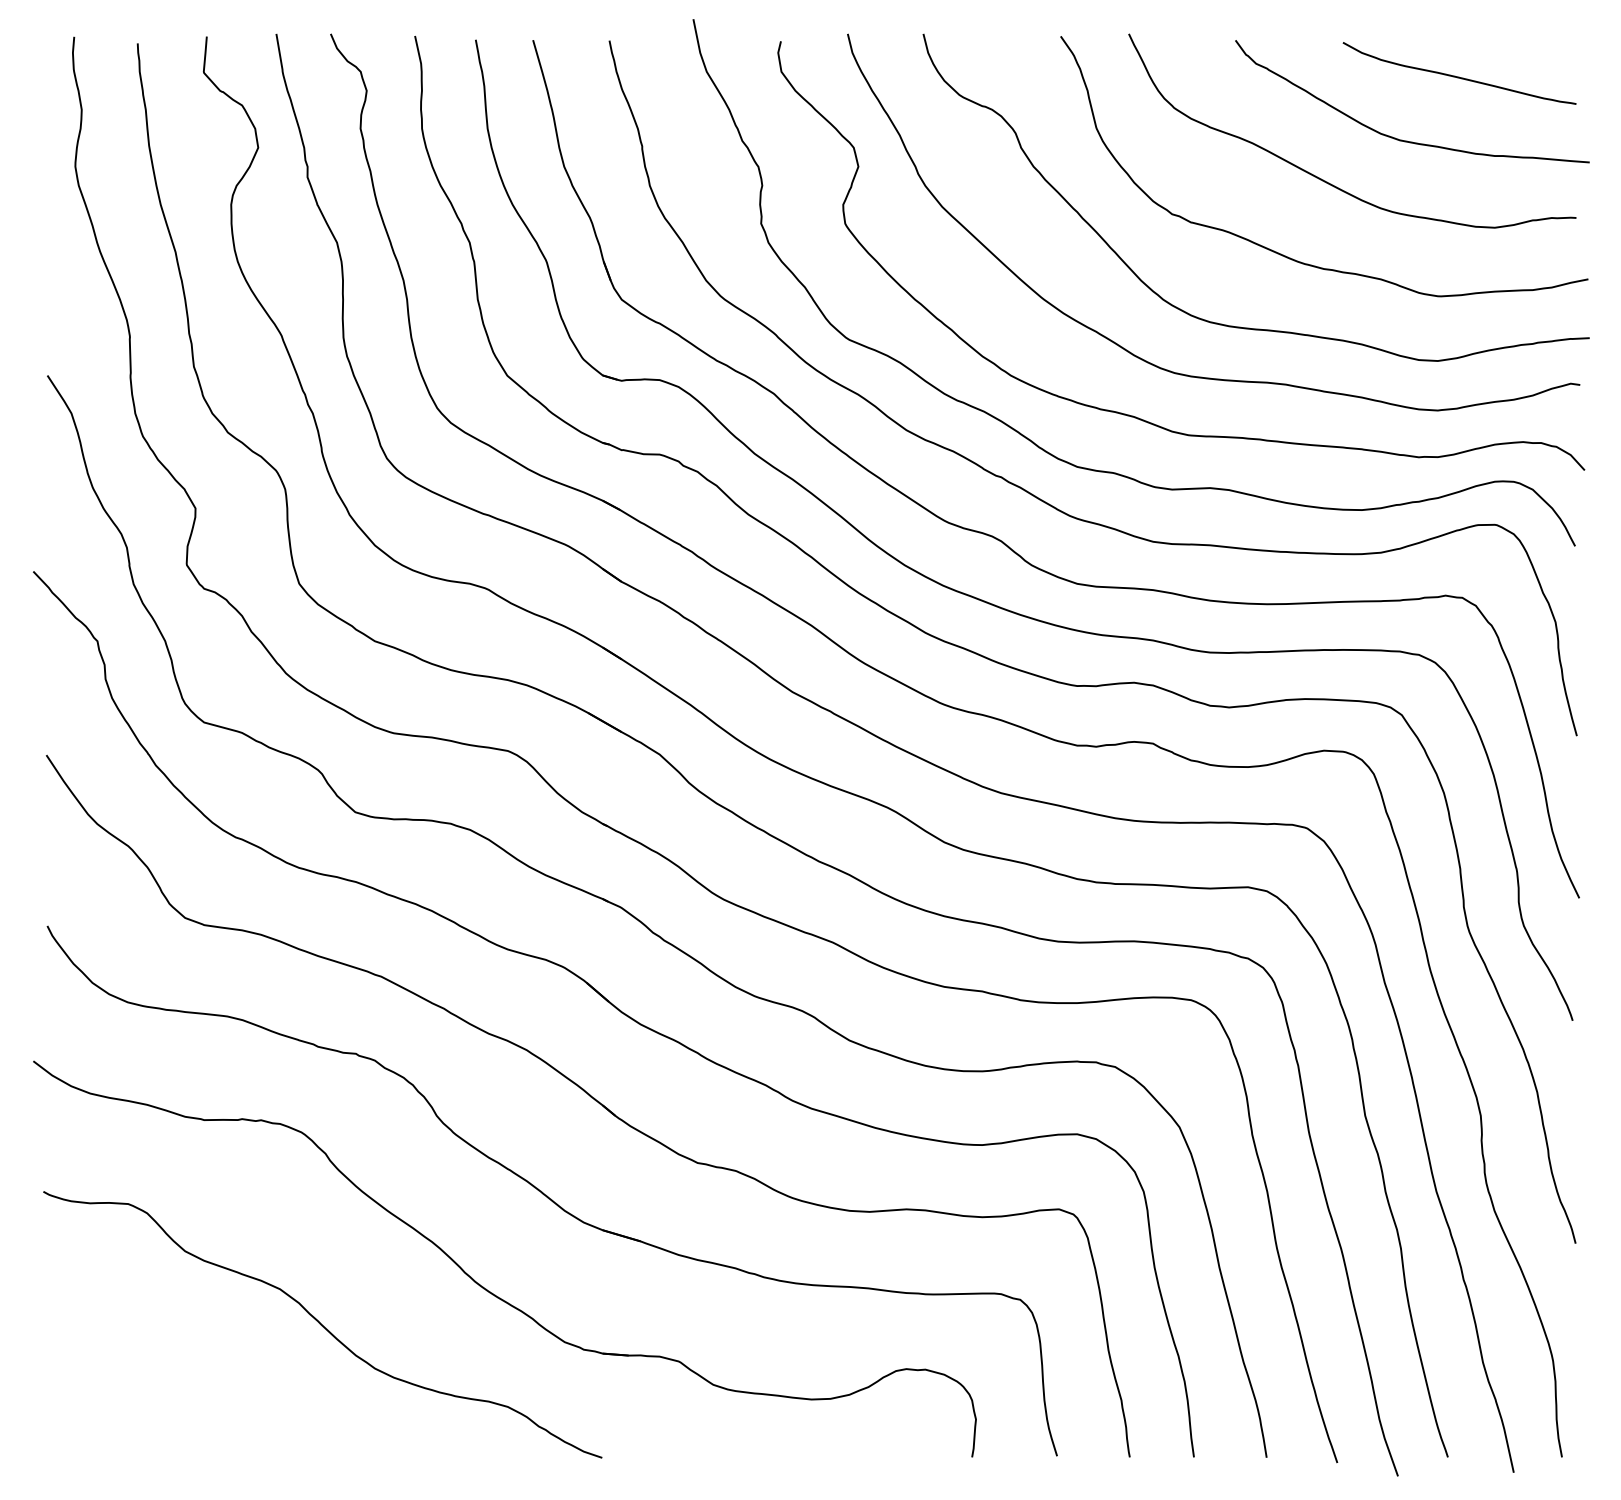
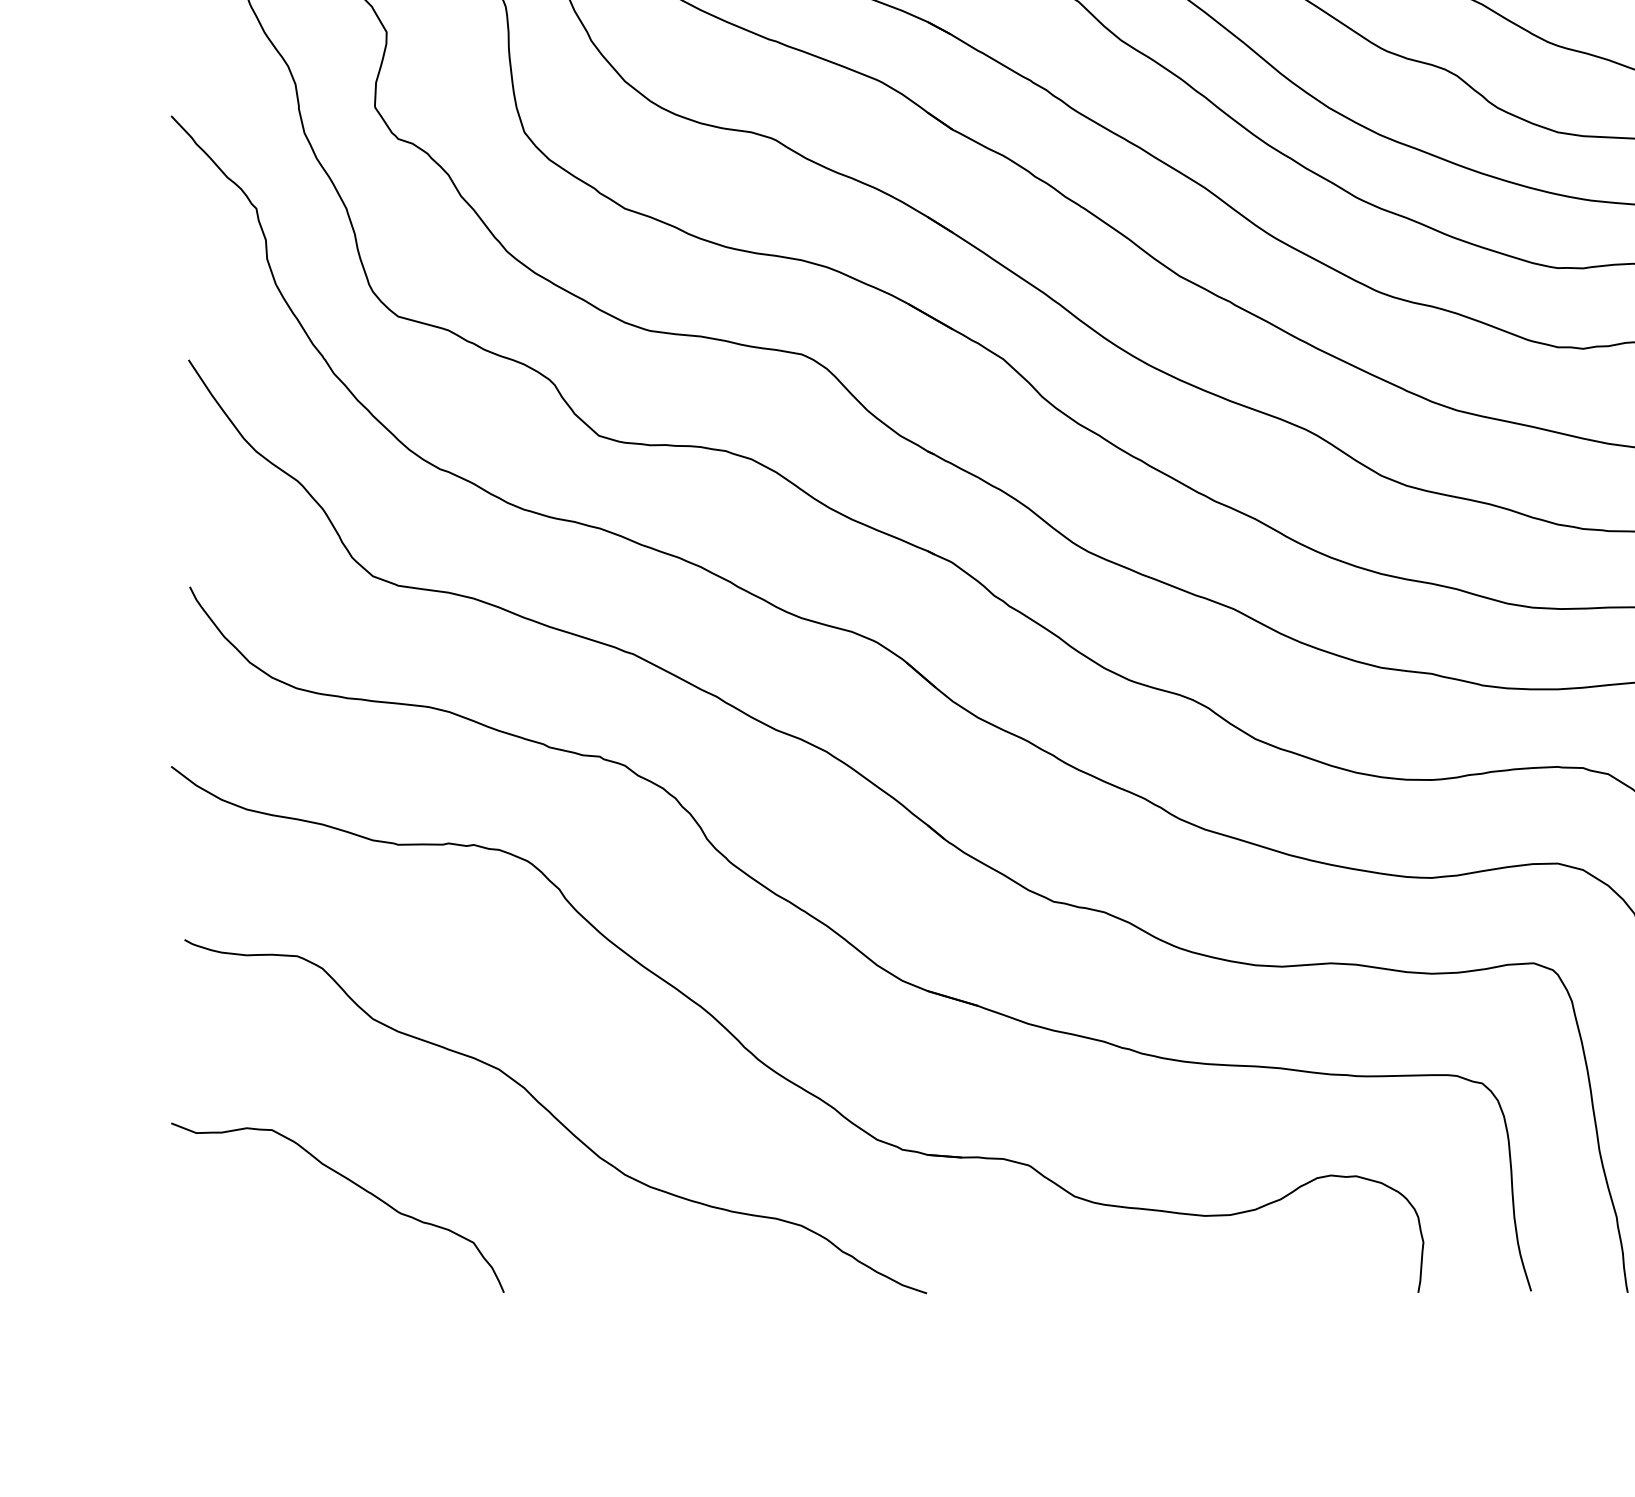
curve: (171, 1376) -> (354, 1185), added

